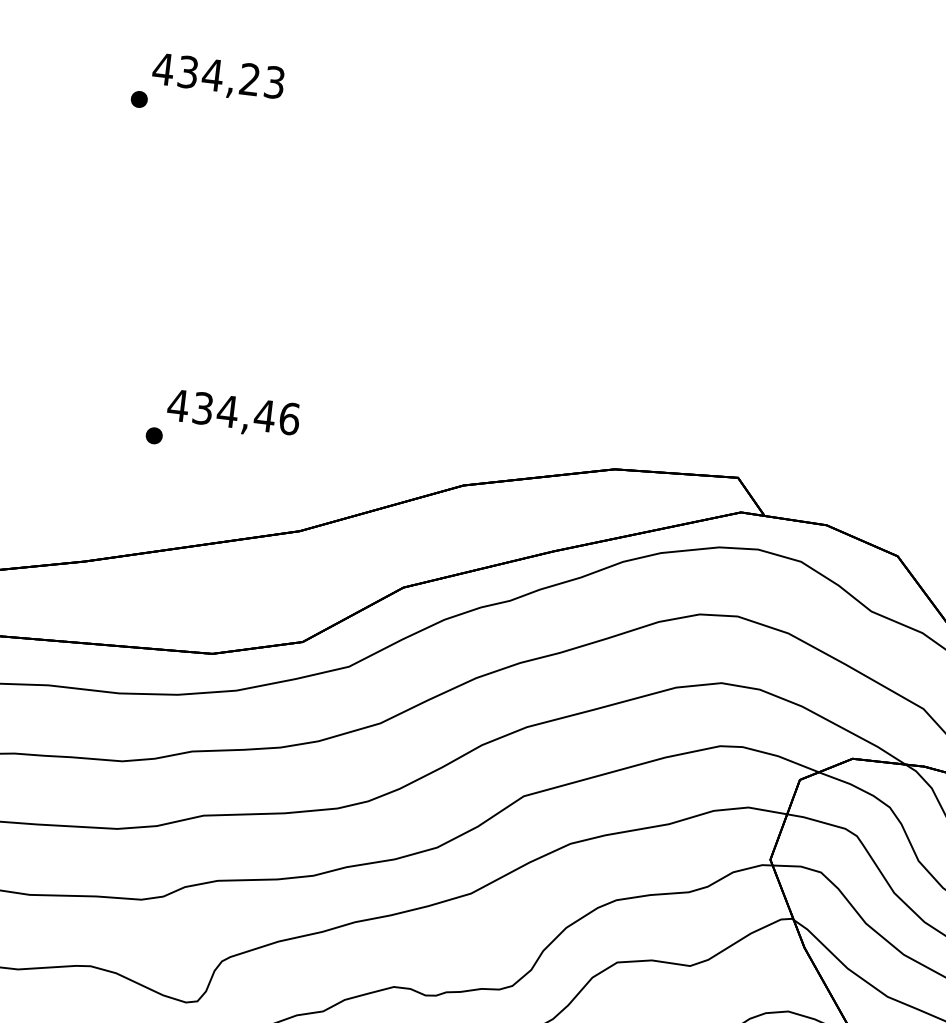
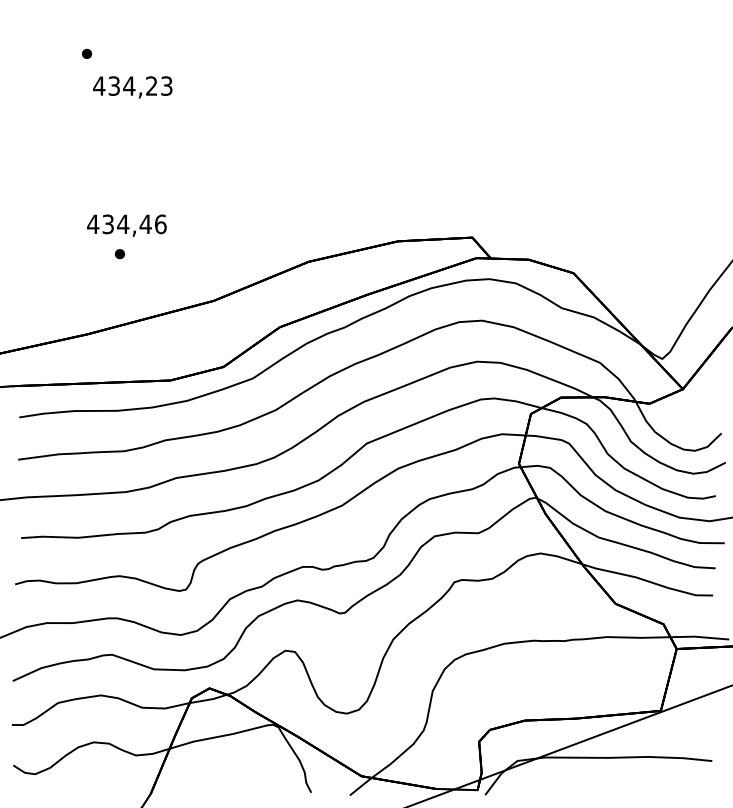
text: (217, 78) -> (132, 87), moved
text: (232, 414) -> (126, 225), moved

